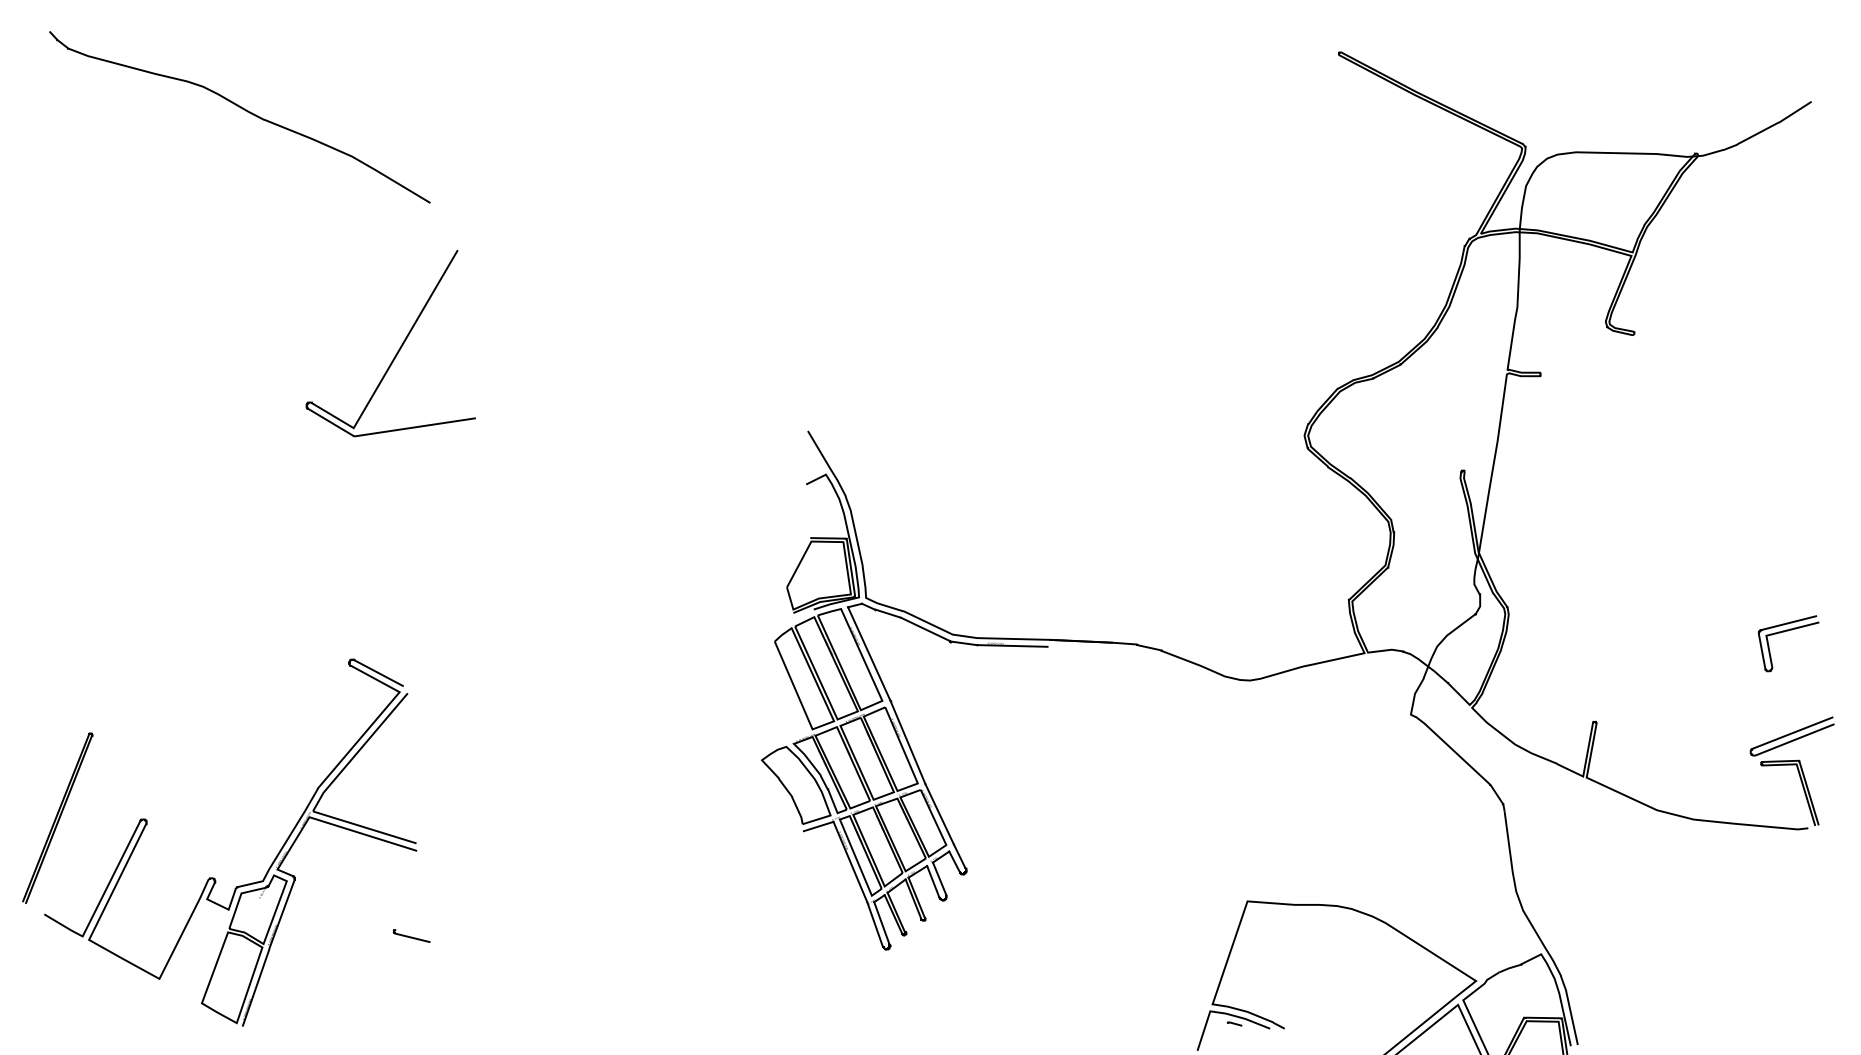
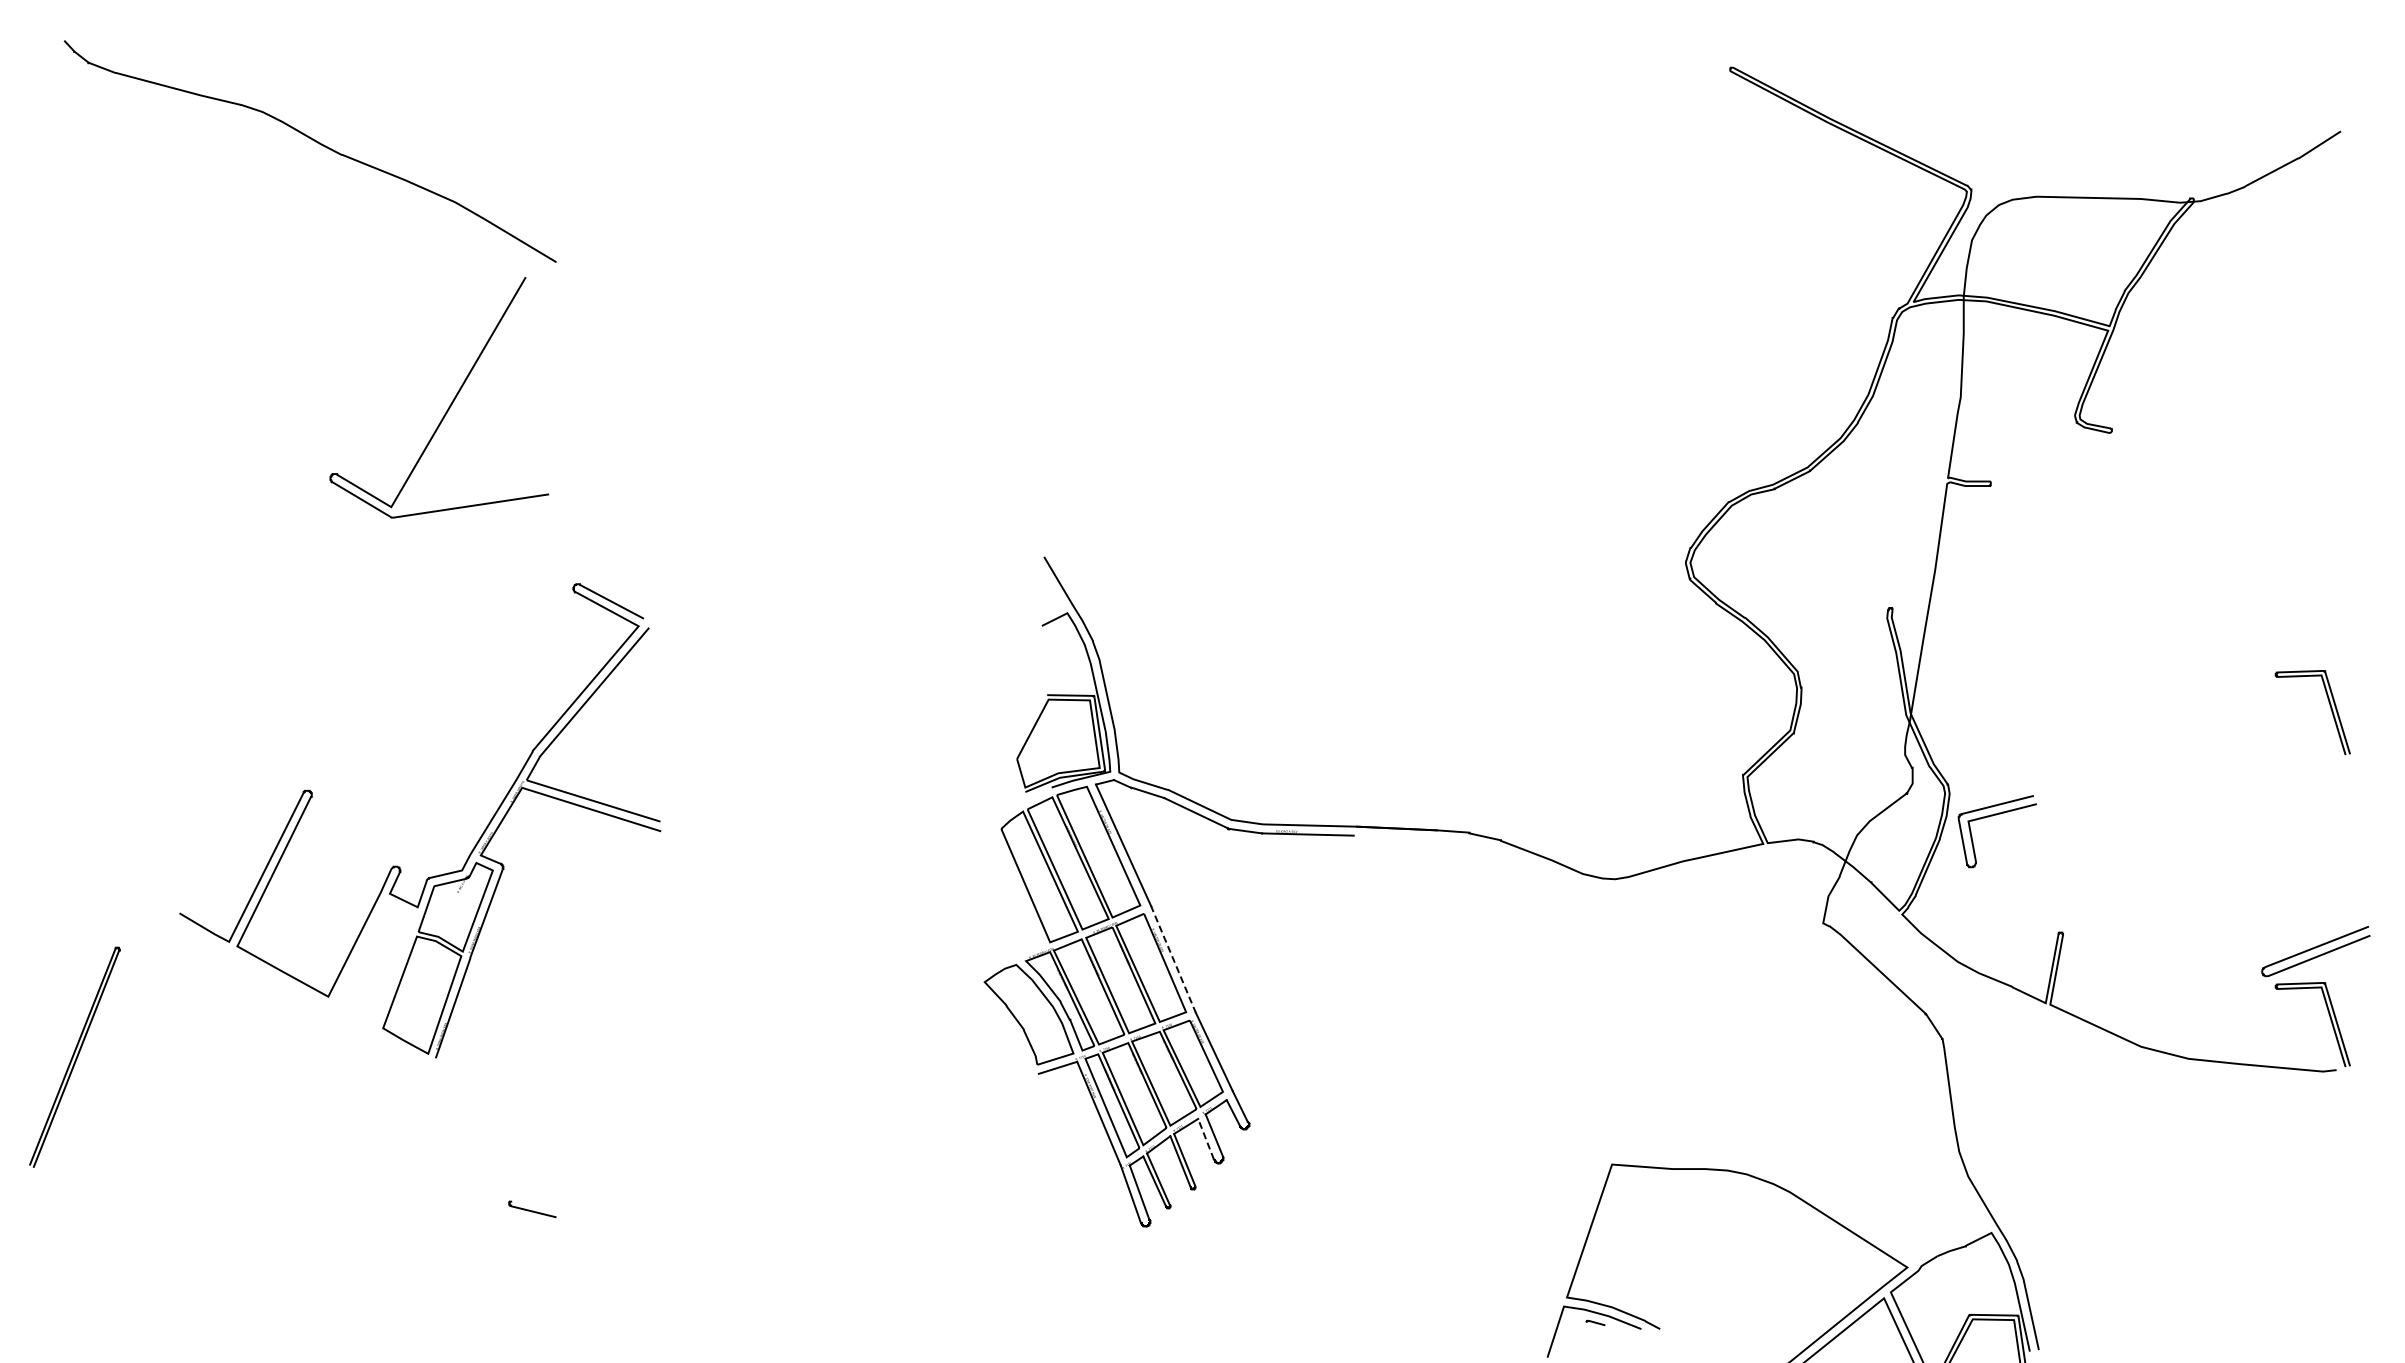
curve: (399, 347) -> (450, 403), moved
curve: (1803, 549) -> (2330, 709), added
curve: (1784, 631) -> (1992, 816), moved
line: (908, 742) -> (1173, 959), solid -> dashed
part: (213, 877) -> (397, 865), moved
line: (933, 881) -> (1206, 1139), solid -> dashed

